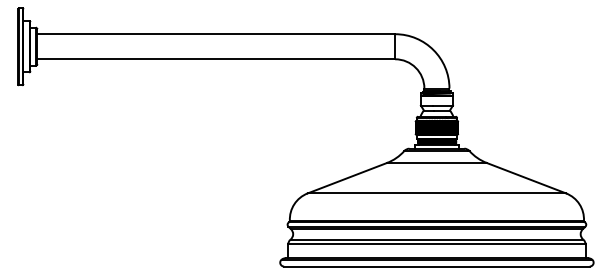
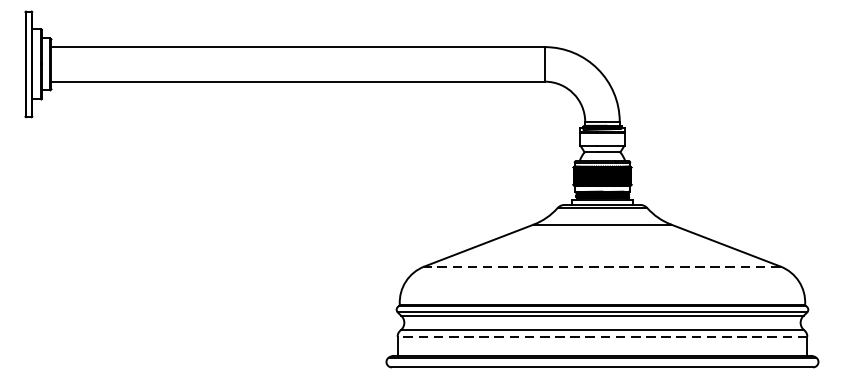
line: (436, 193) -> (601, 266), solid -> dashed
line: (436, 244) -> (601, 336), solid -> dashed

